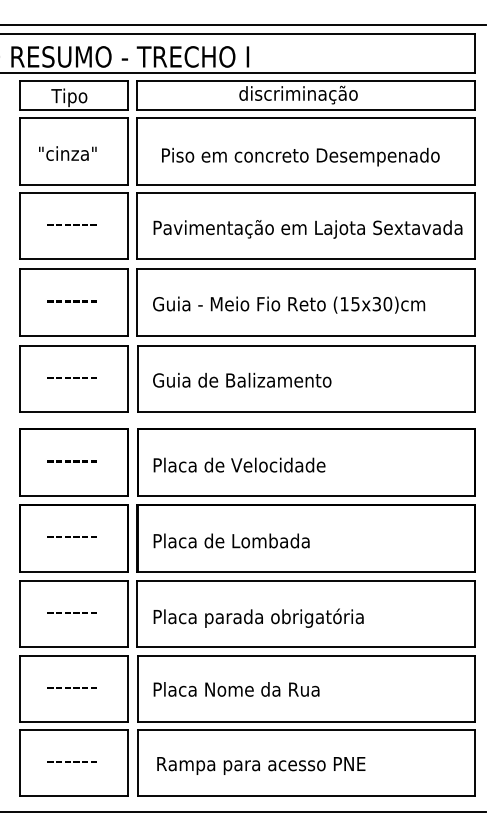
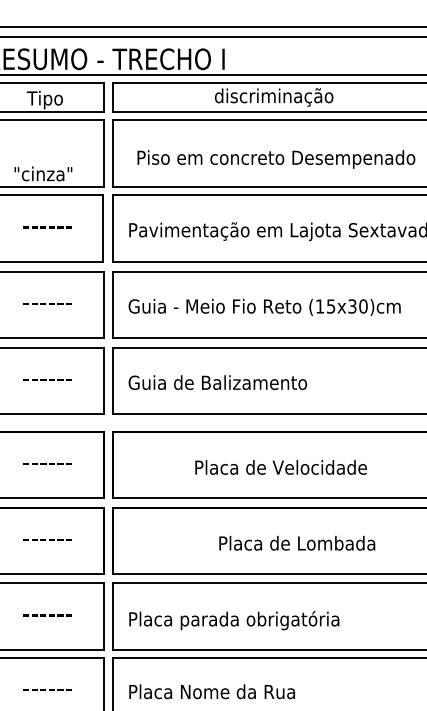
text: (67, 153) -> (43, 173), moved
text: (239, 464) -> (281, 466), moved
text: (231, 540) -> (297, 542), moved

